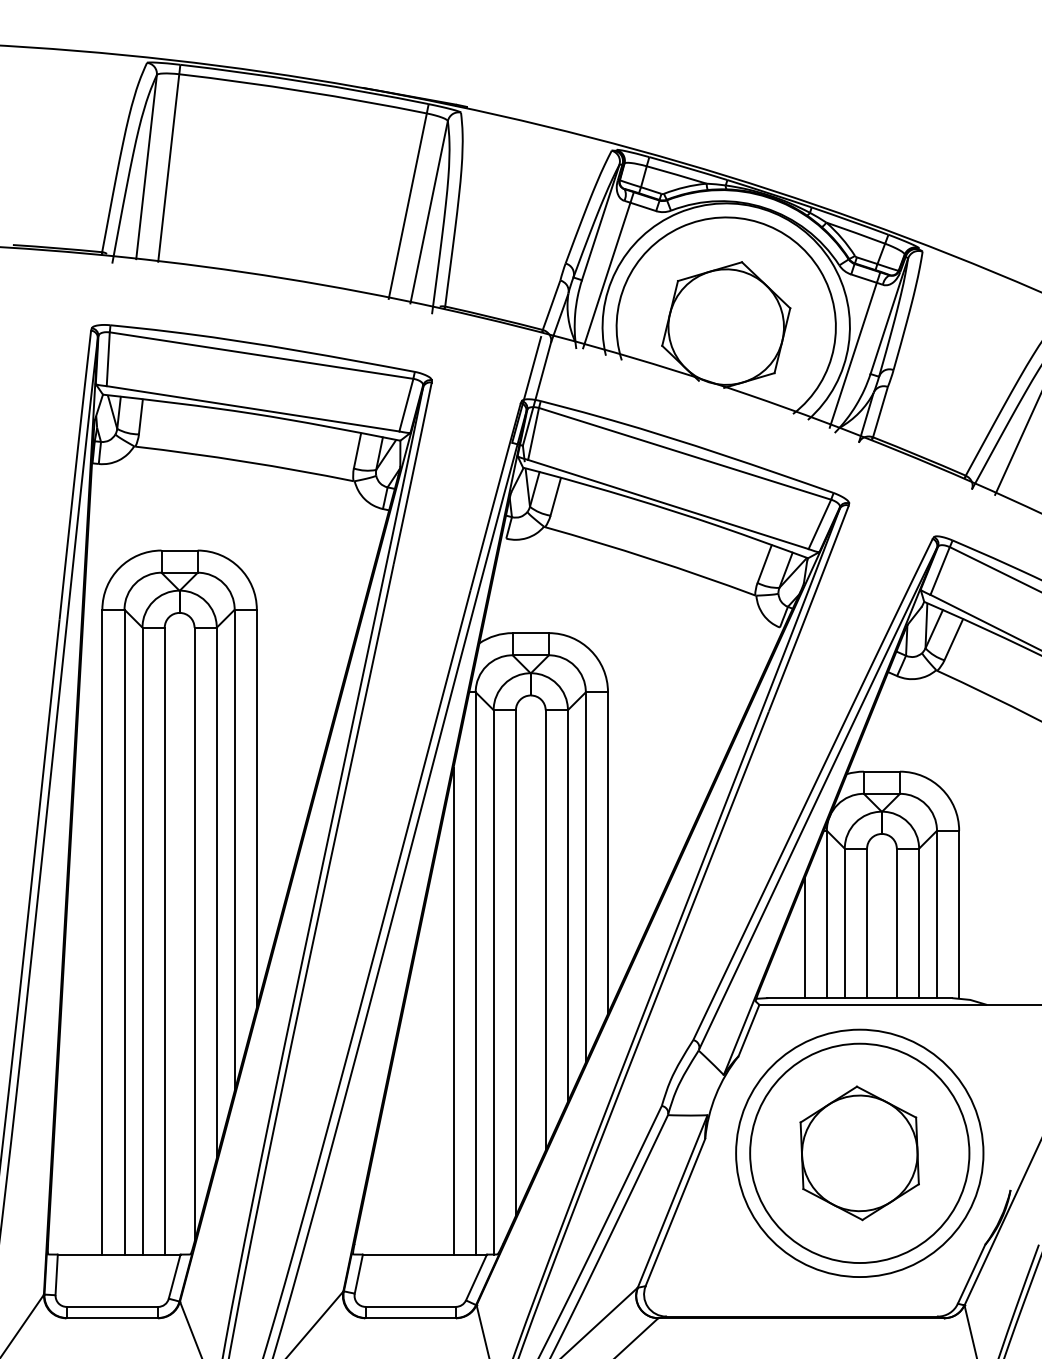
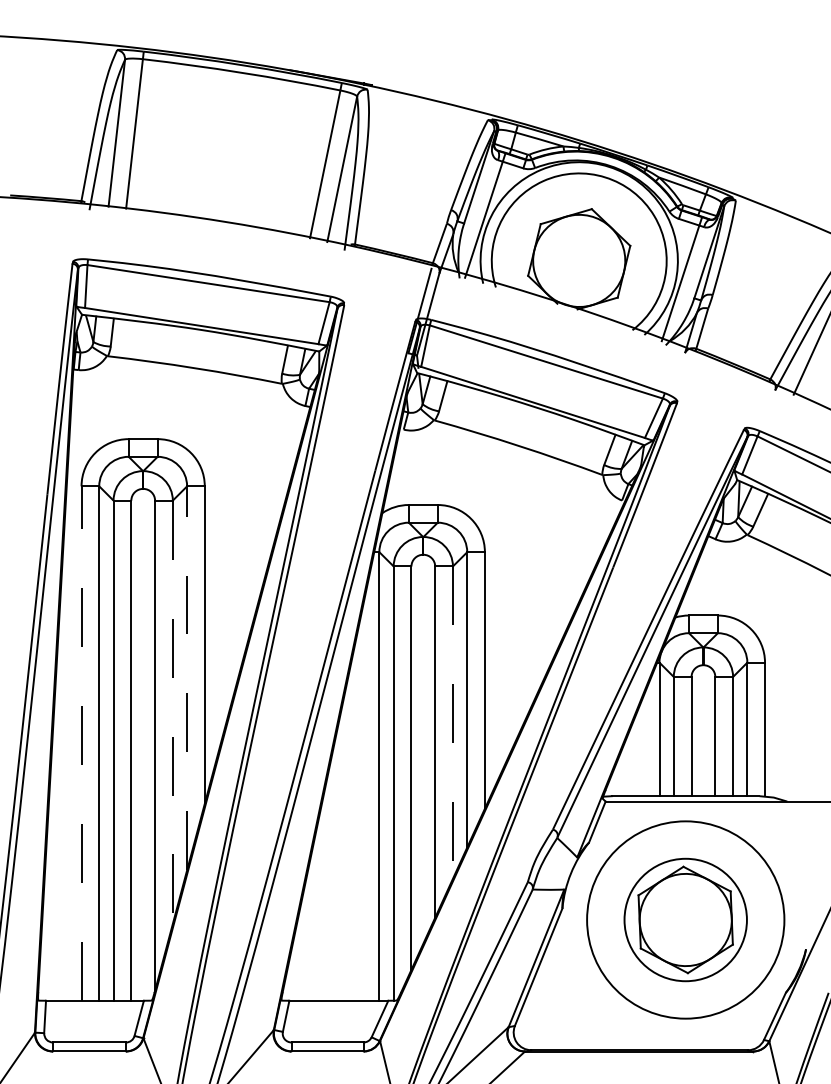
line: (234, 850) -> (186, 678), solid -> dashed
line: (216, 893) -> (172, 712), solid -> dashed
line: (567, 906) -> (452, 723), solid -> dashed
line: (102, 931) -> (81, 743), solid -> dashed
line: (804, 938) -> (641, 748), removed
line: (453, 1011) -> (361, 806), removed
circle: (859, 1153) -> (685, 920), size x0.7

